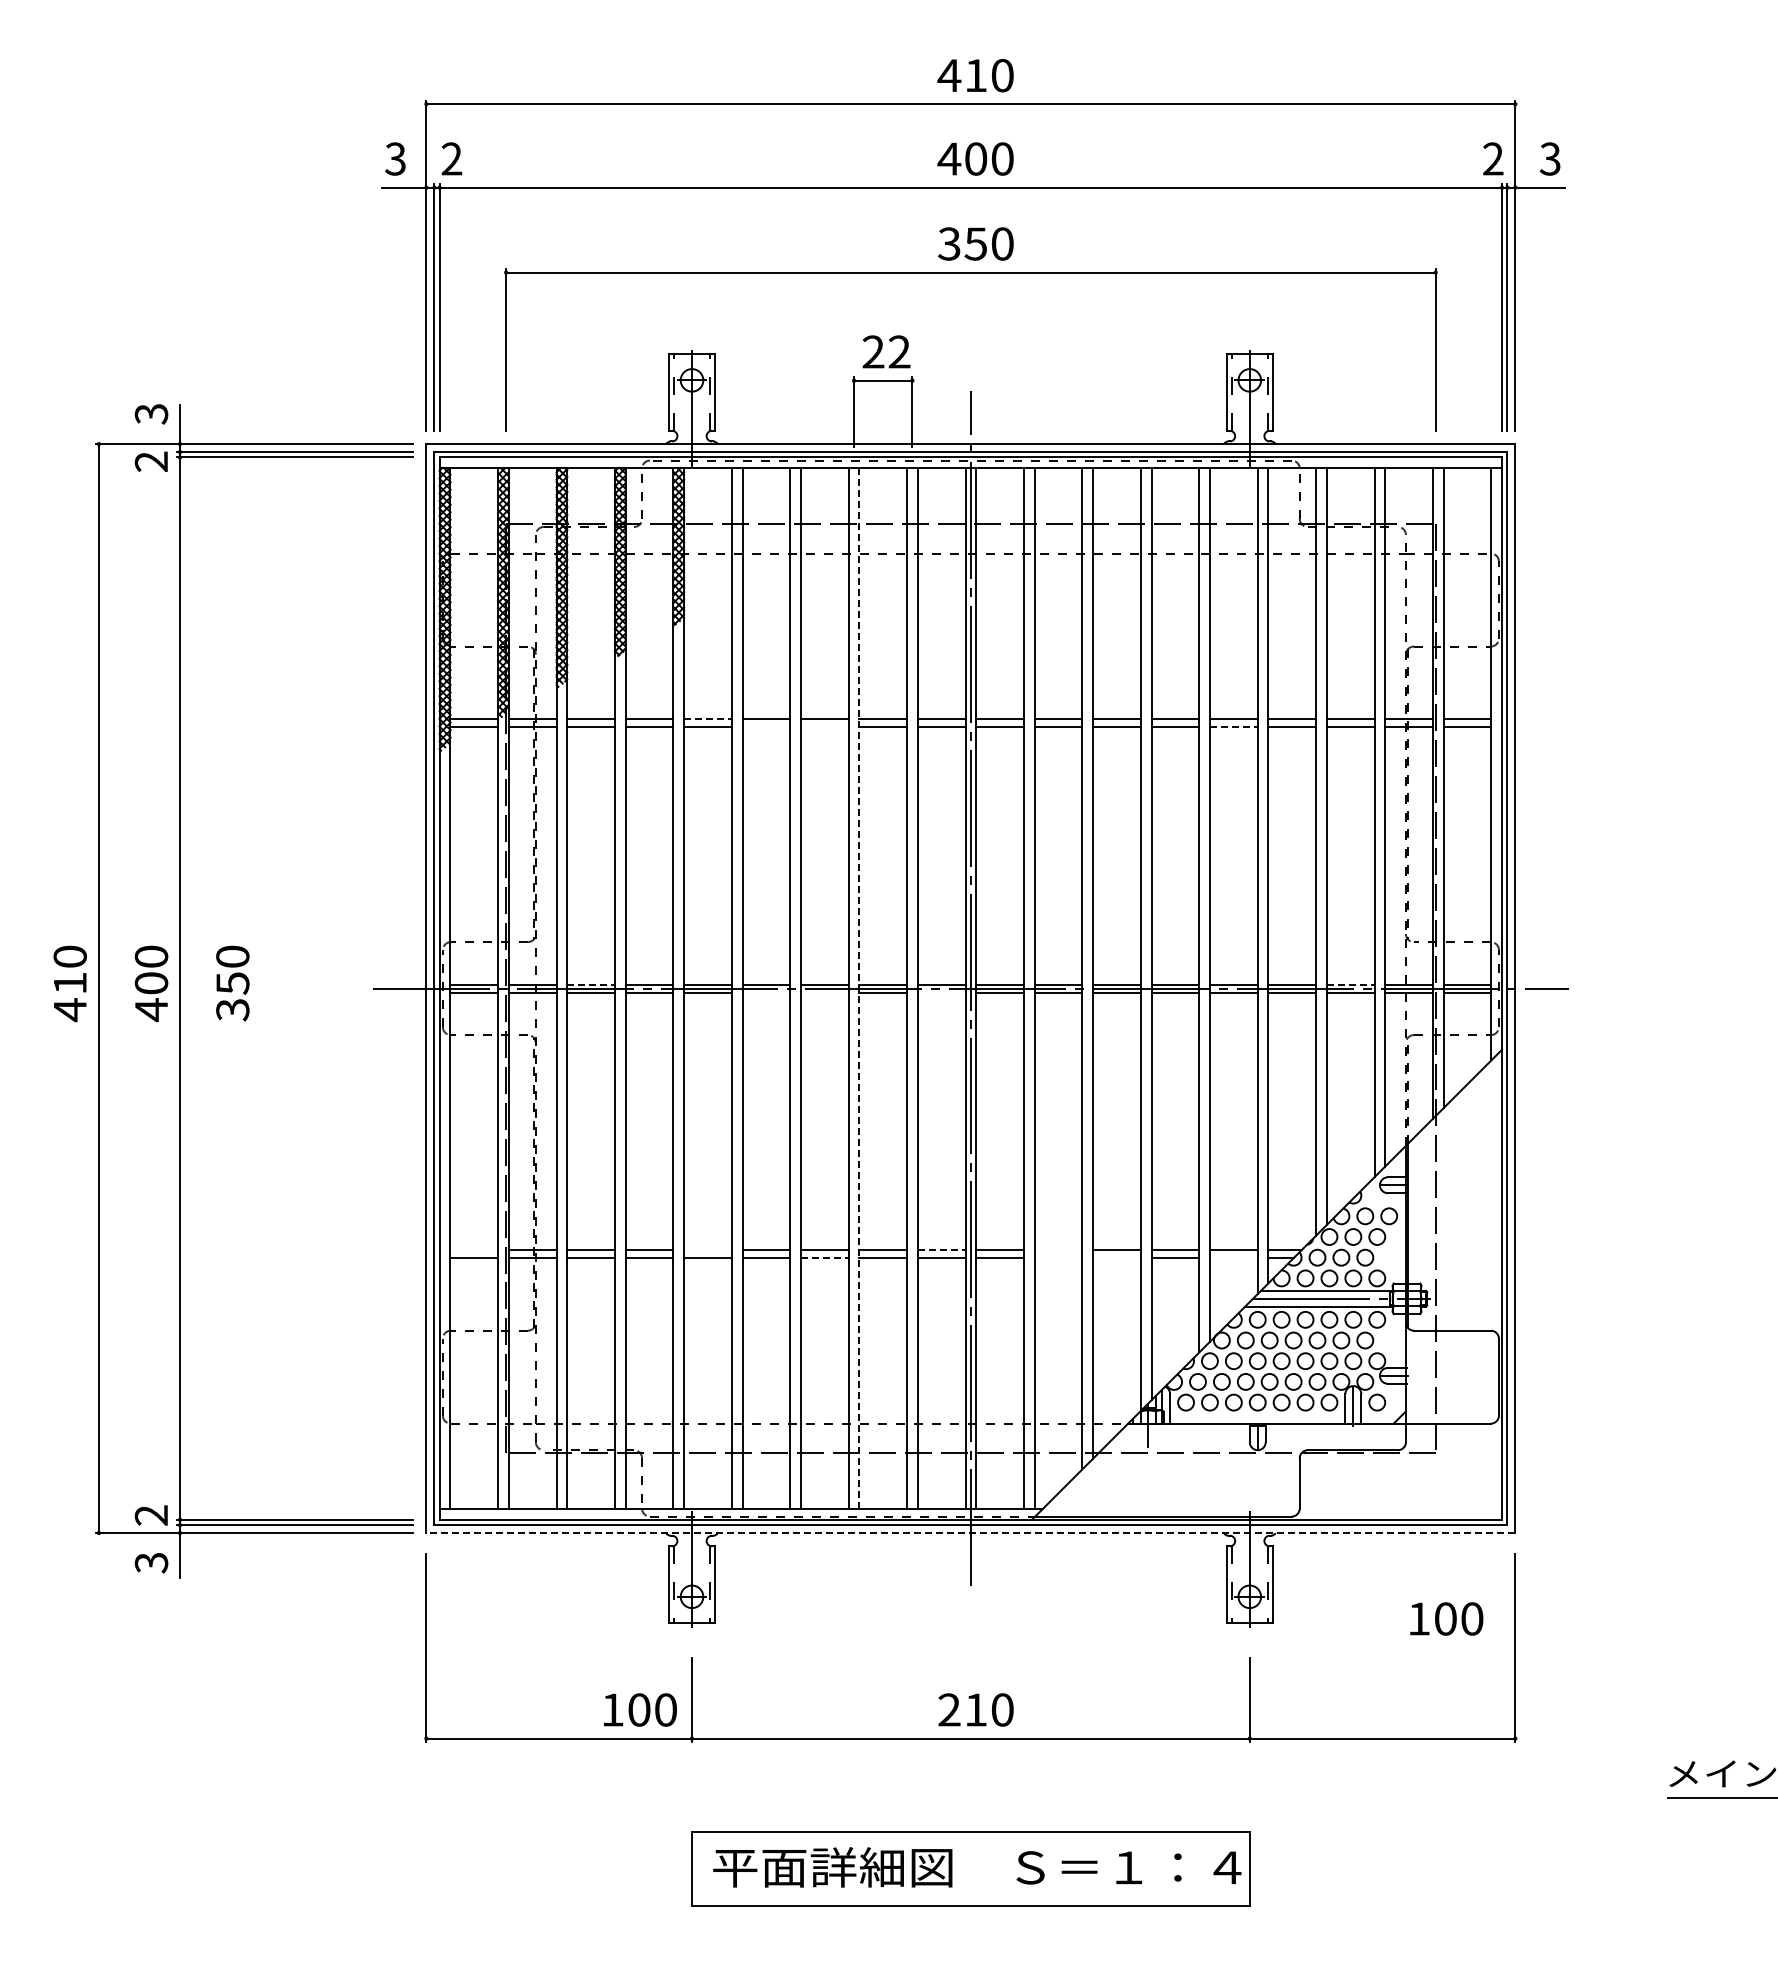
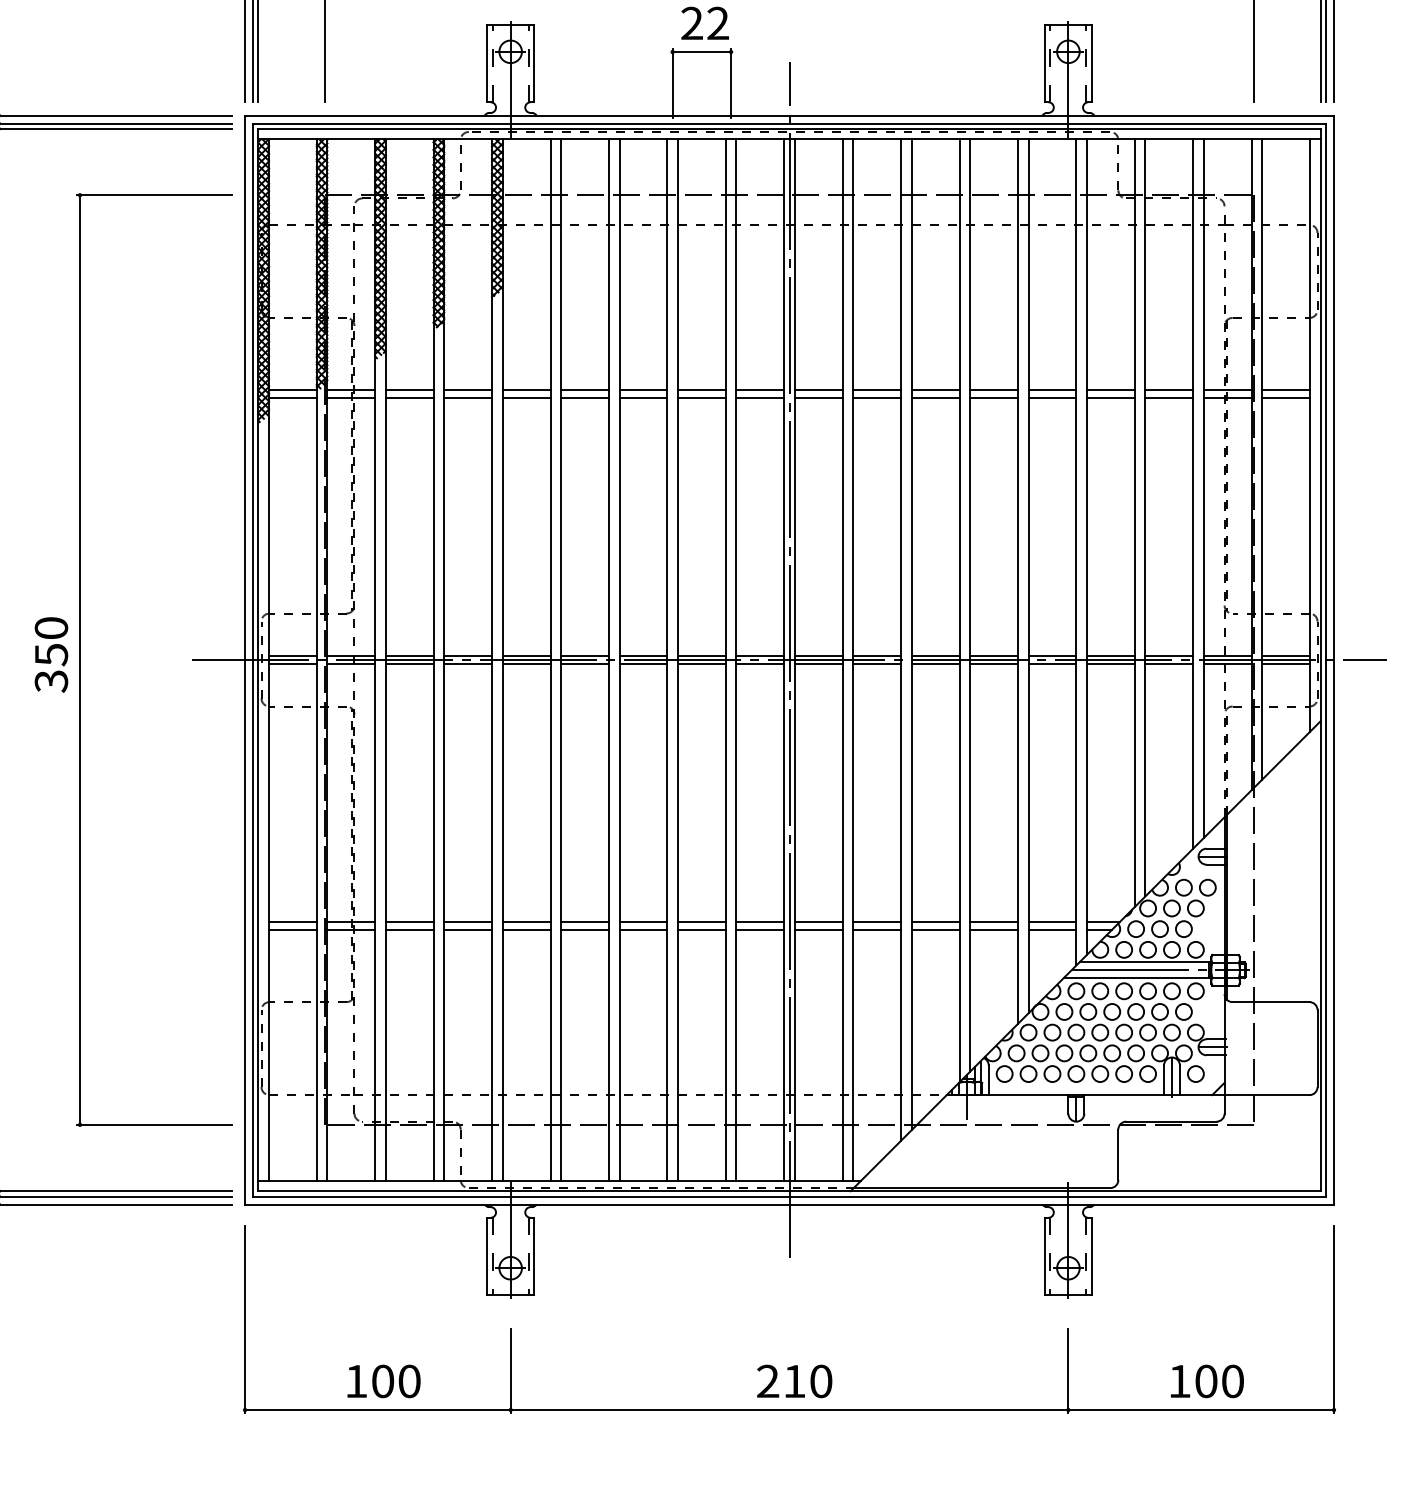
line: (707, 719) -> (526, 390), dashed -> solid
line: (766, 726) -> (585, 397), added
line: (824, 726) -> (643, 397), added
line: (1233, 726) -> (1052, 397), dashed -> solid
line: (591, 984) -> (410, 655), dashed -> solid
line: (1350, 984) -> (1169, 655), dashed -> solid
part: (261, 988) -> (80, 659), added
line: (859, 988) -> (678, 659), dashed -> solid
line: (766, 992) -> (585, 663), added
line: (824, 992) -> (643, 663), added
line: (941, 992) -> (760, 663), added
line: (474, 1250) -> (293, 921), added
line: (707, 1250) -> (526, 921), added
line: (941, 1250) -> (760, 921), dashed -> solid
line: (1058, 1250) -> (877, 921), added
line: (824, 1258) -> (643, 929), dashed -> solid
line: (1058, 1258) -> (877, 929), added
line: (1116, 1258) -> (935, 929), added
line: (1233, 1258) -> (1052, 929), added
line: (970, 1533) -> (789, 1204), dashed -> solid
text: (1446, 1618) -> (1207, 1380), moved
text: (640, 1709) -> (384, 1380), moved

